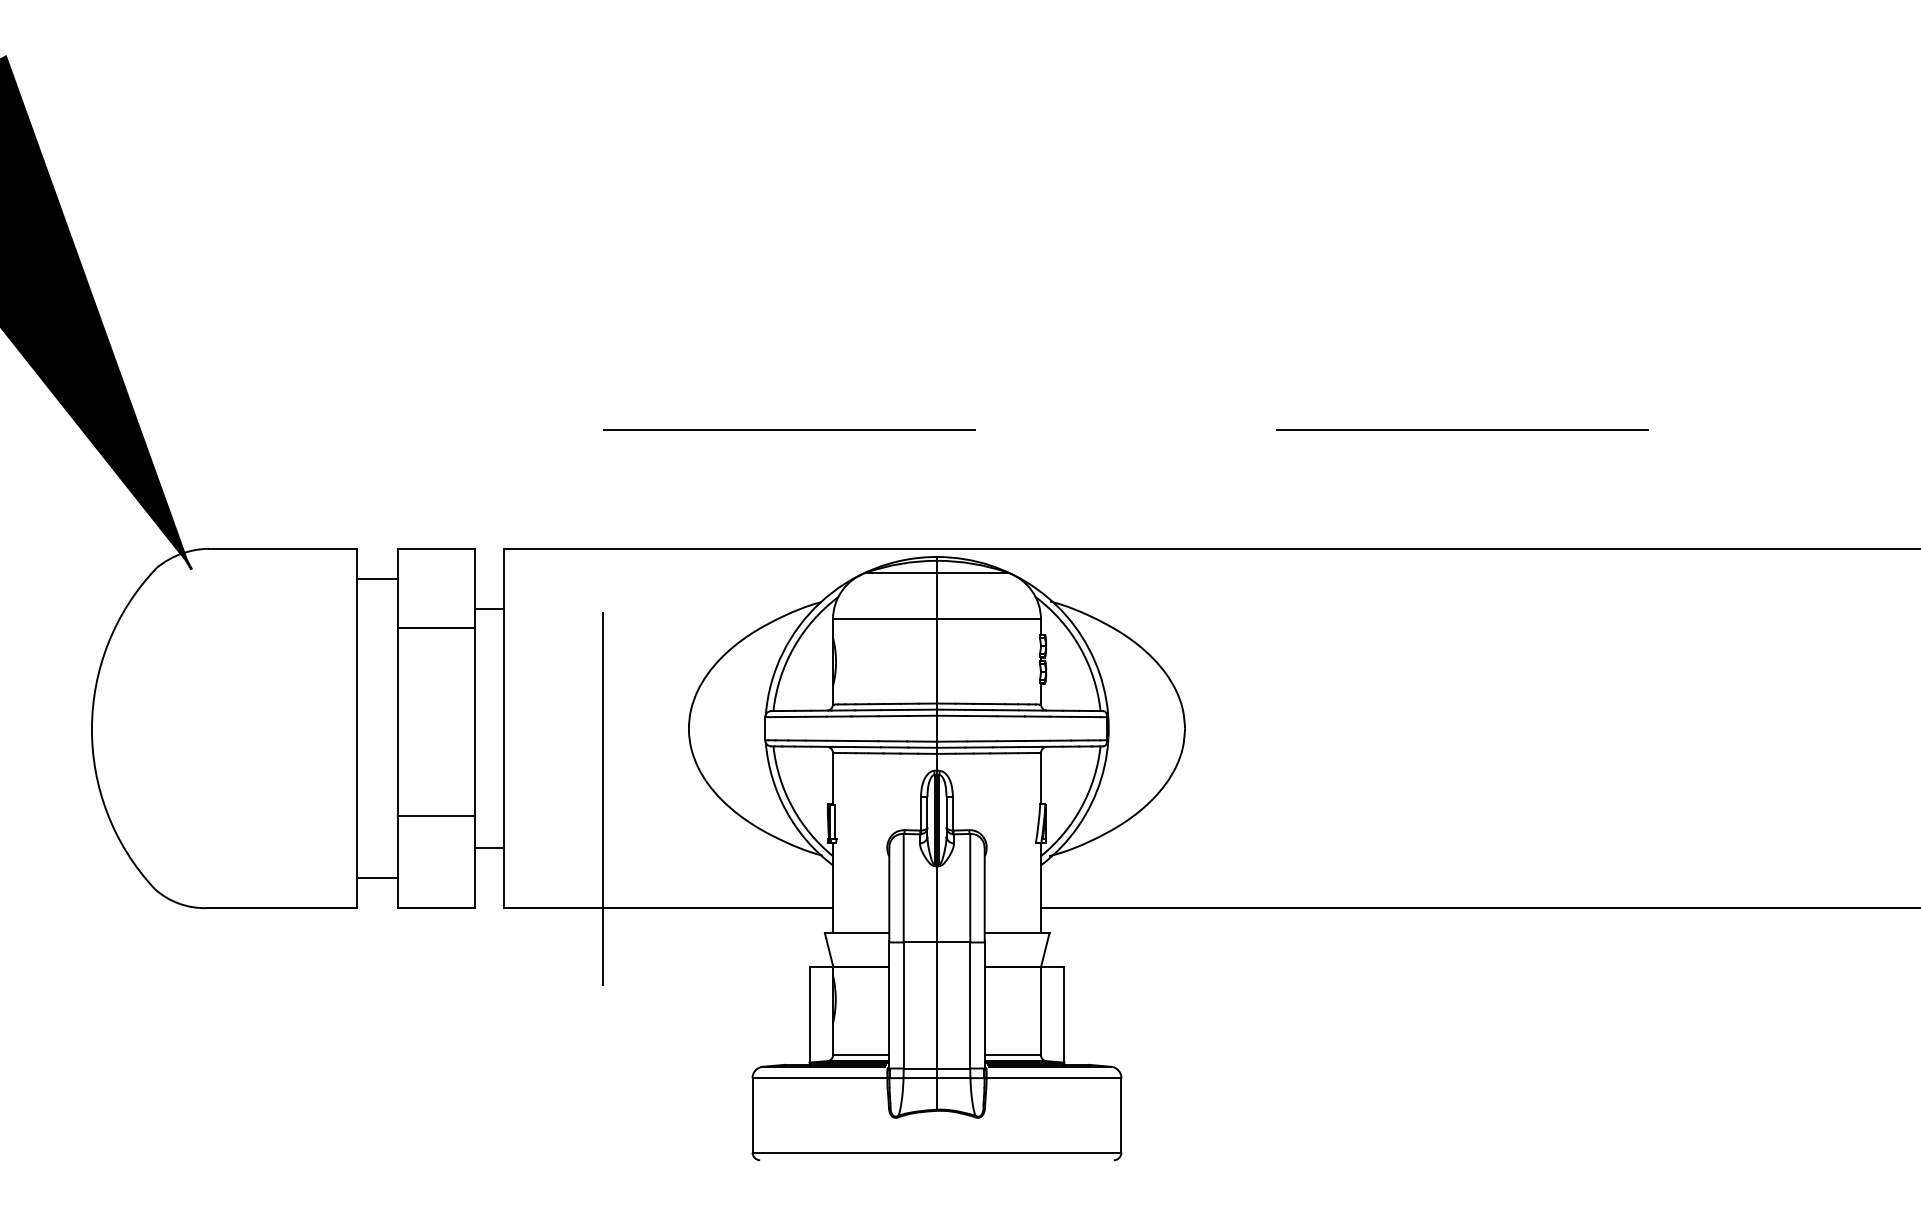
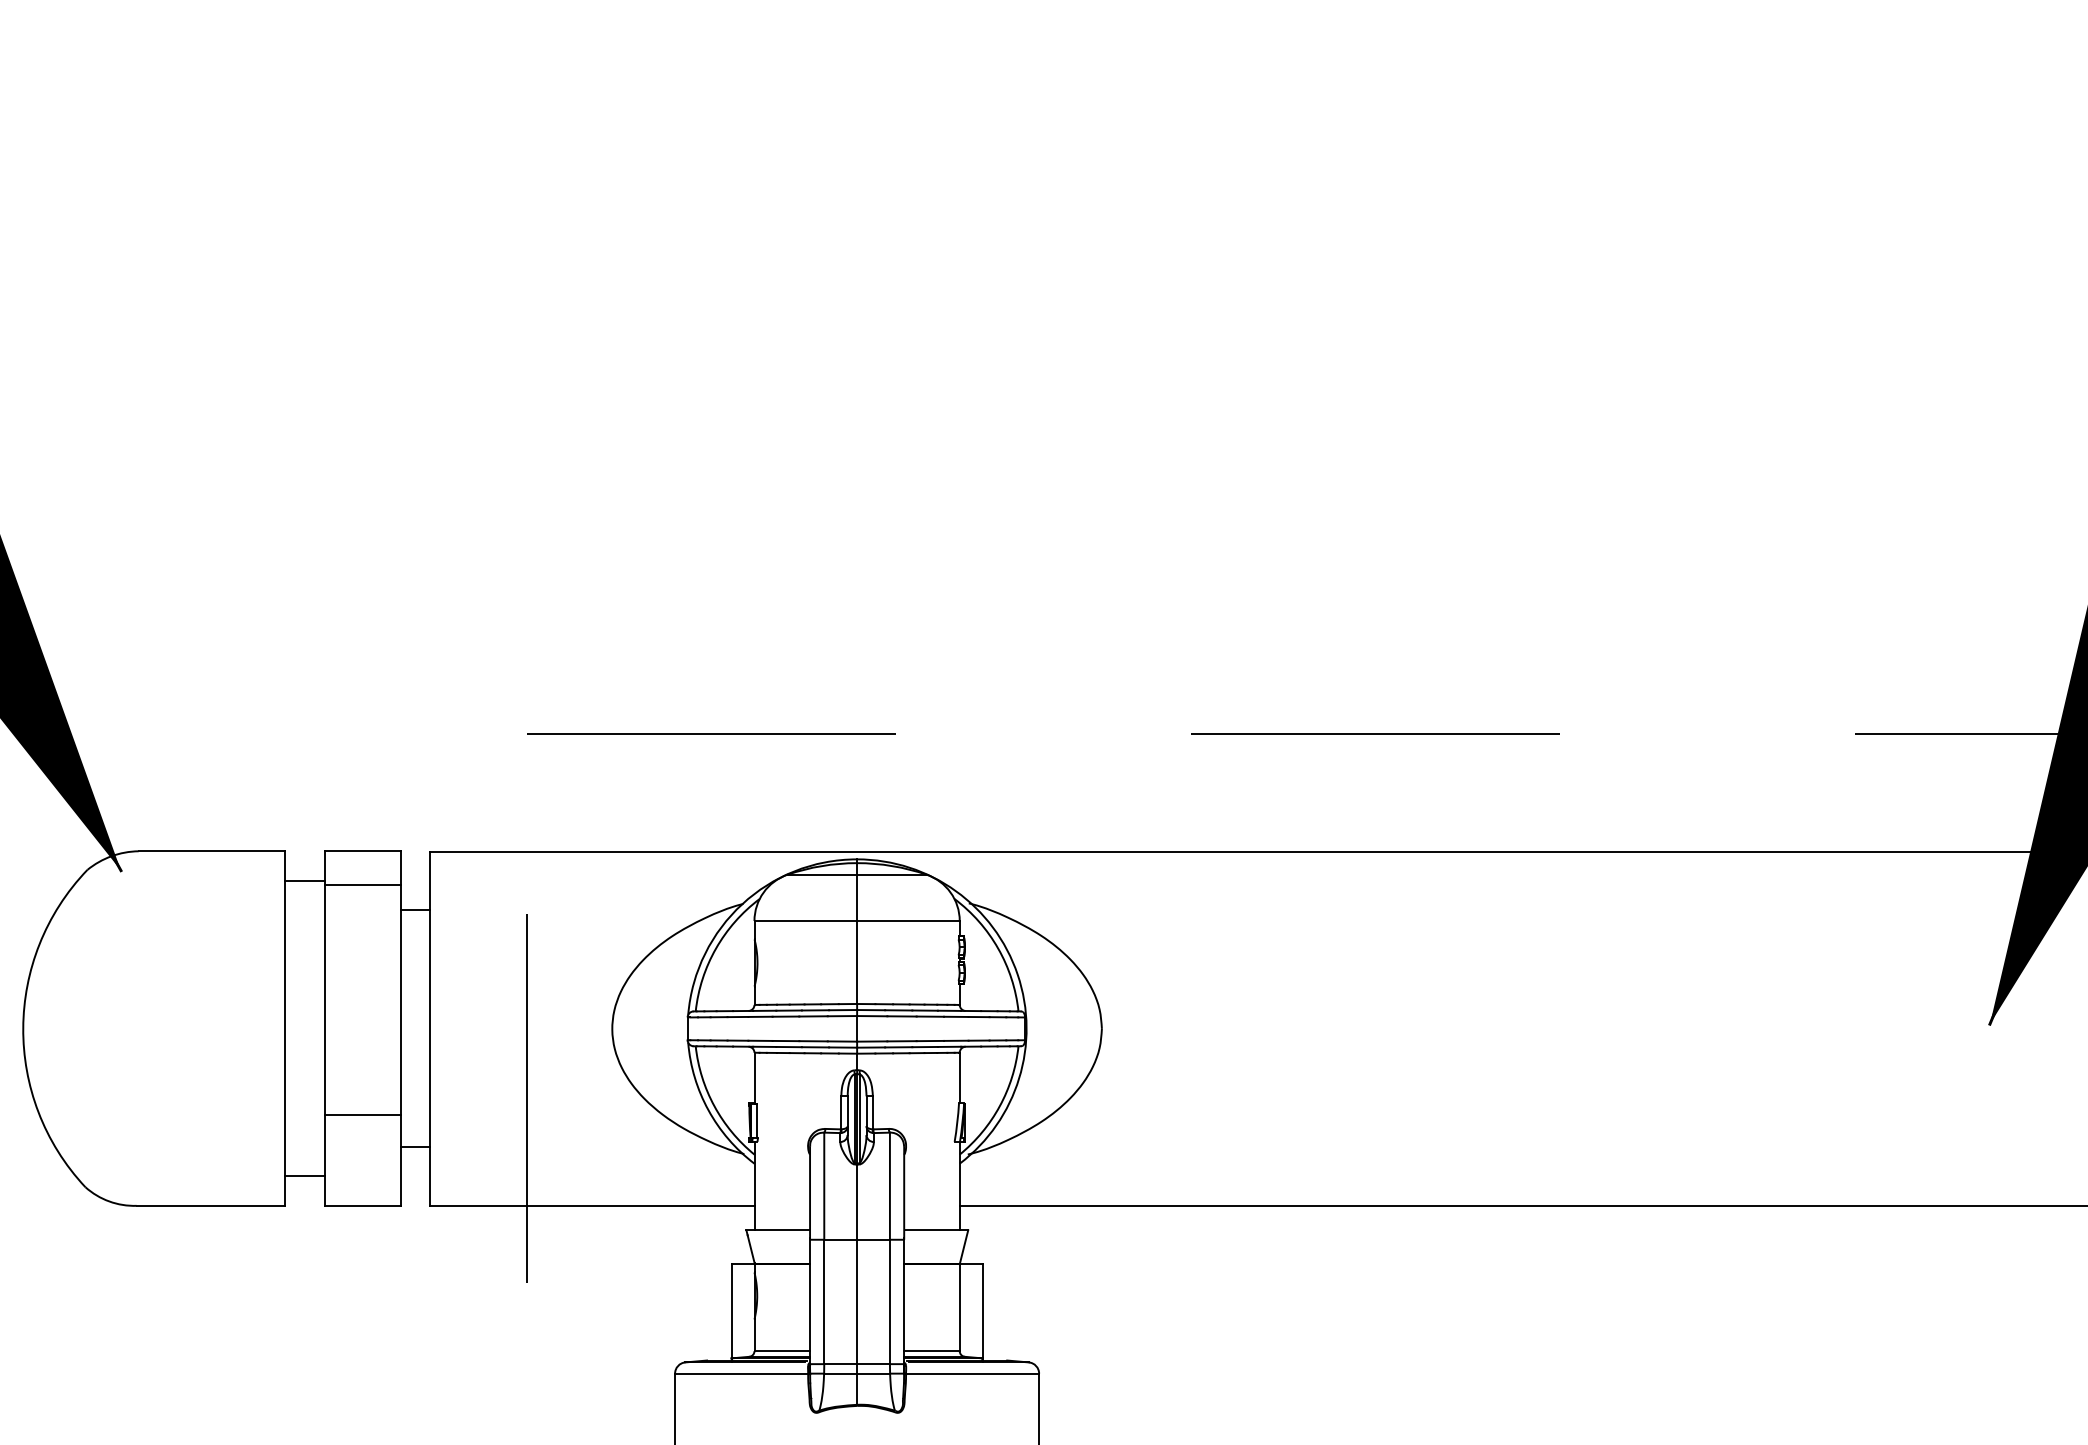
line: (436, 628) -> (363, 885), moved

